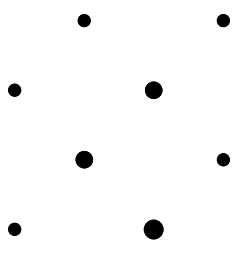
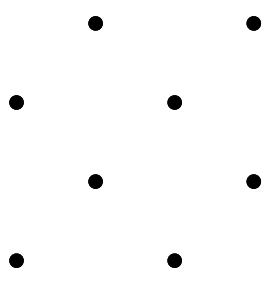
part: (153, 89) -> (174, 101), size x0.71
part: (83, 159) -> (94, 181), size x0.71
part: (153, 228) -> (174, 259), size x0.62

